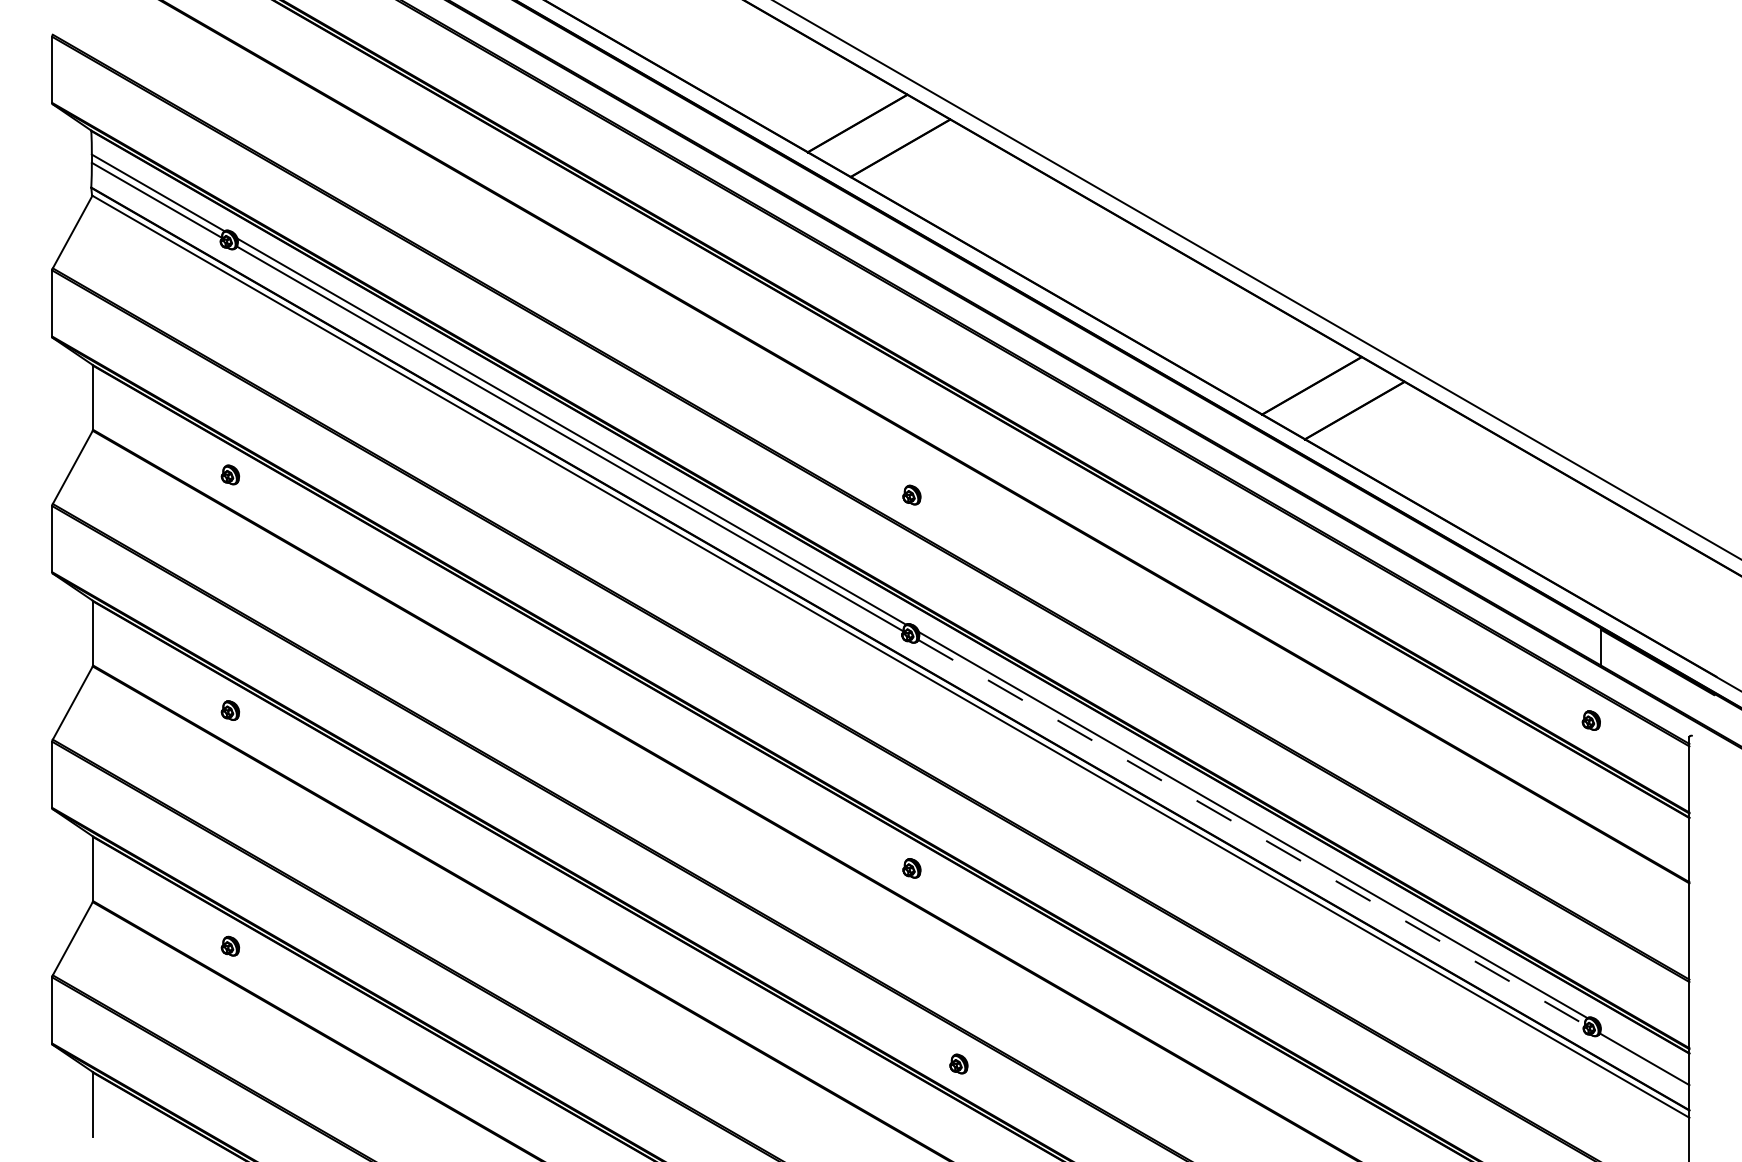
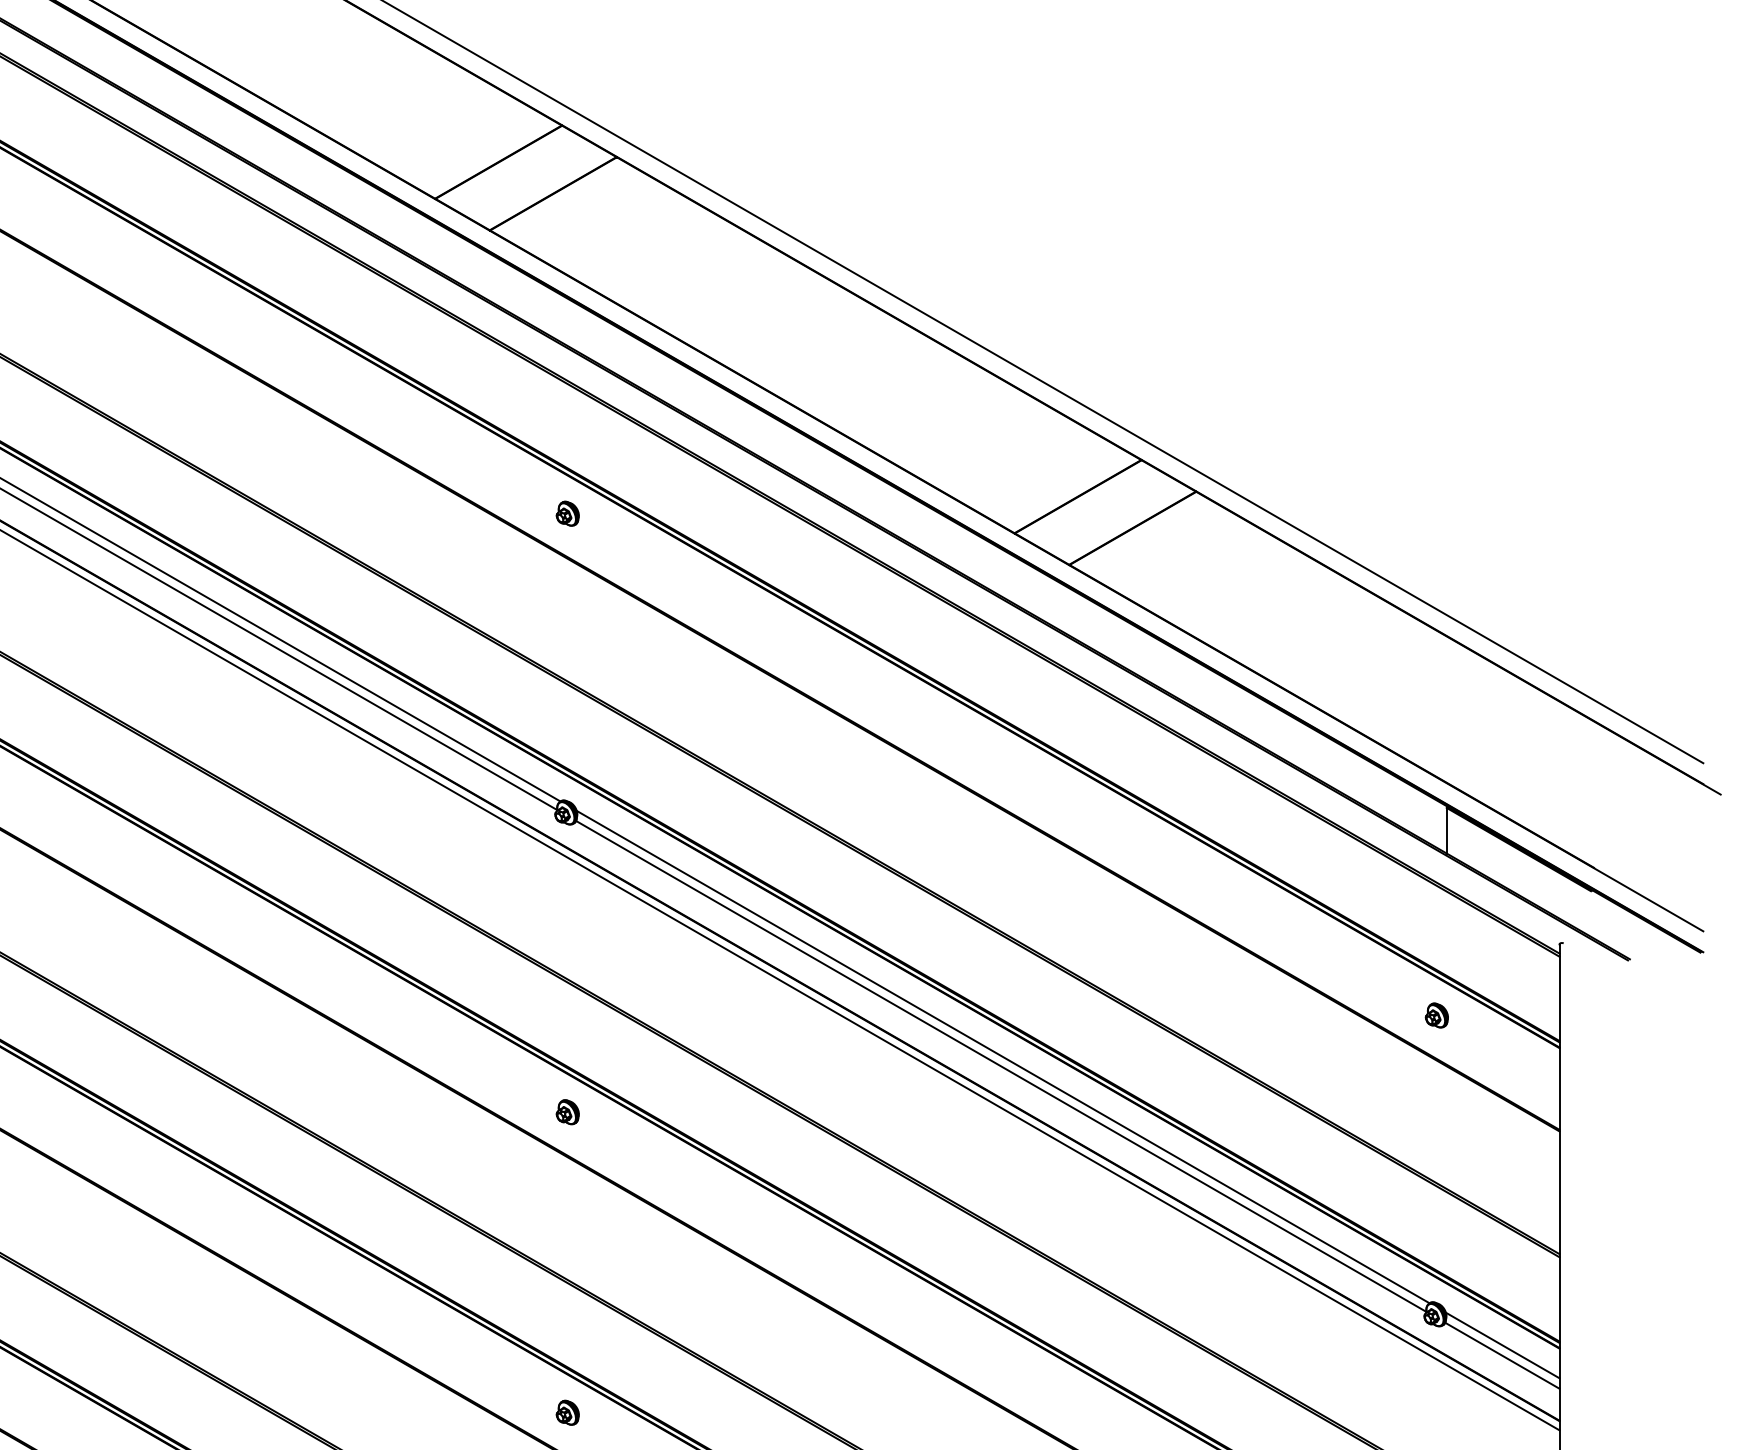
part: (911, 494) -> (567, 512), moved
part: (1590, 720) -> (1435, 1015), moved
line: (1251, 832) -> (1000, 1066), dashed -> solid
line: (1644, 1050) -> (1502, 1344), added
part: (958, 1063) -> (567, 1412), moved

